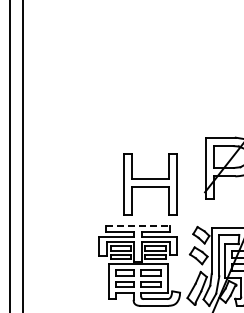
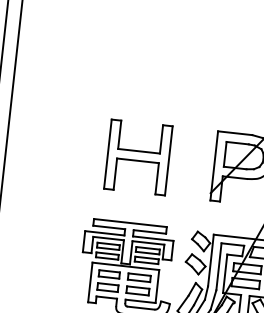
part: (150, 184) -> (138, 157), moved
line: (138, 226) -> (130, 223), dashed -> solid

